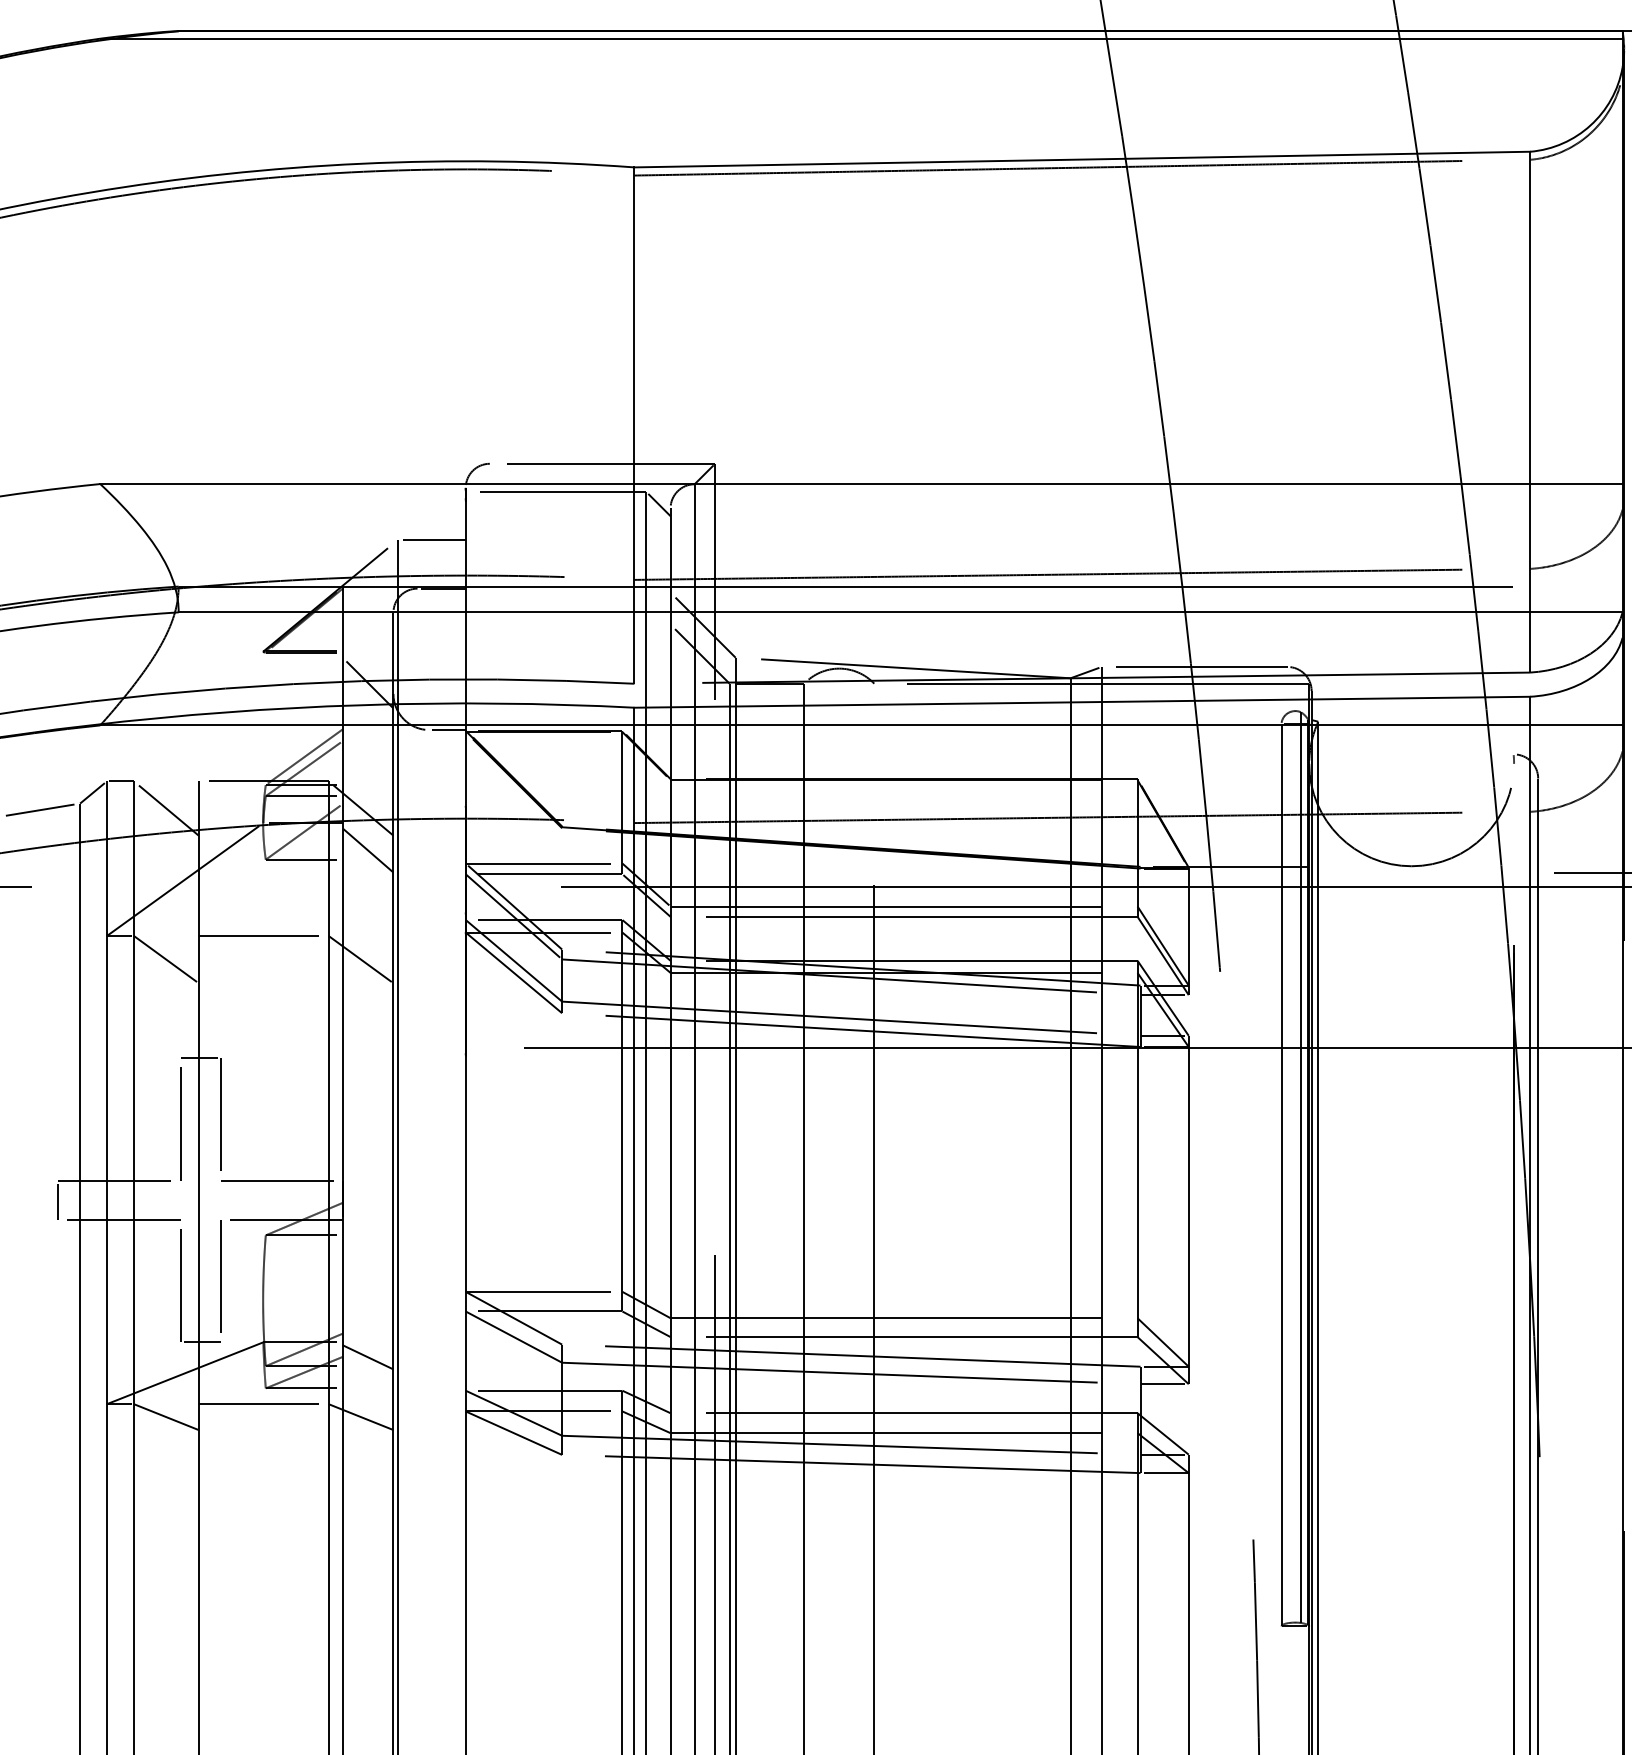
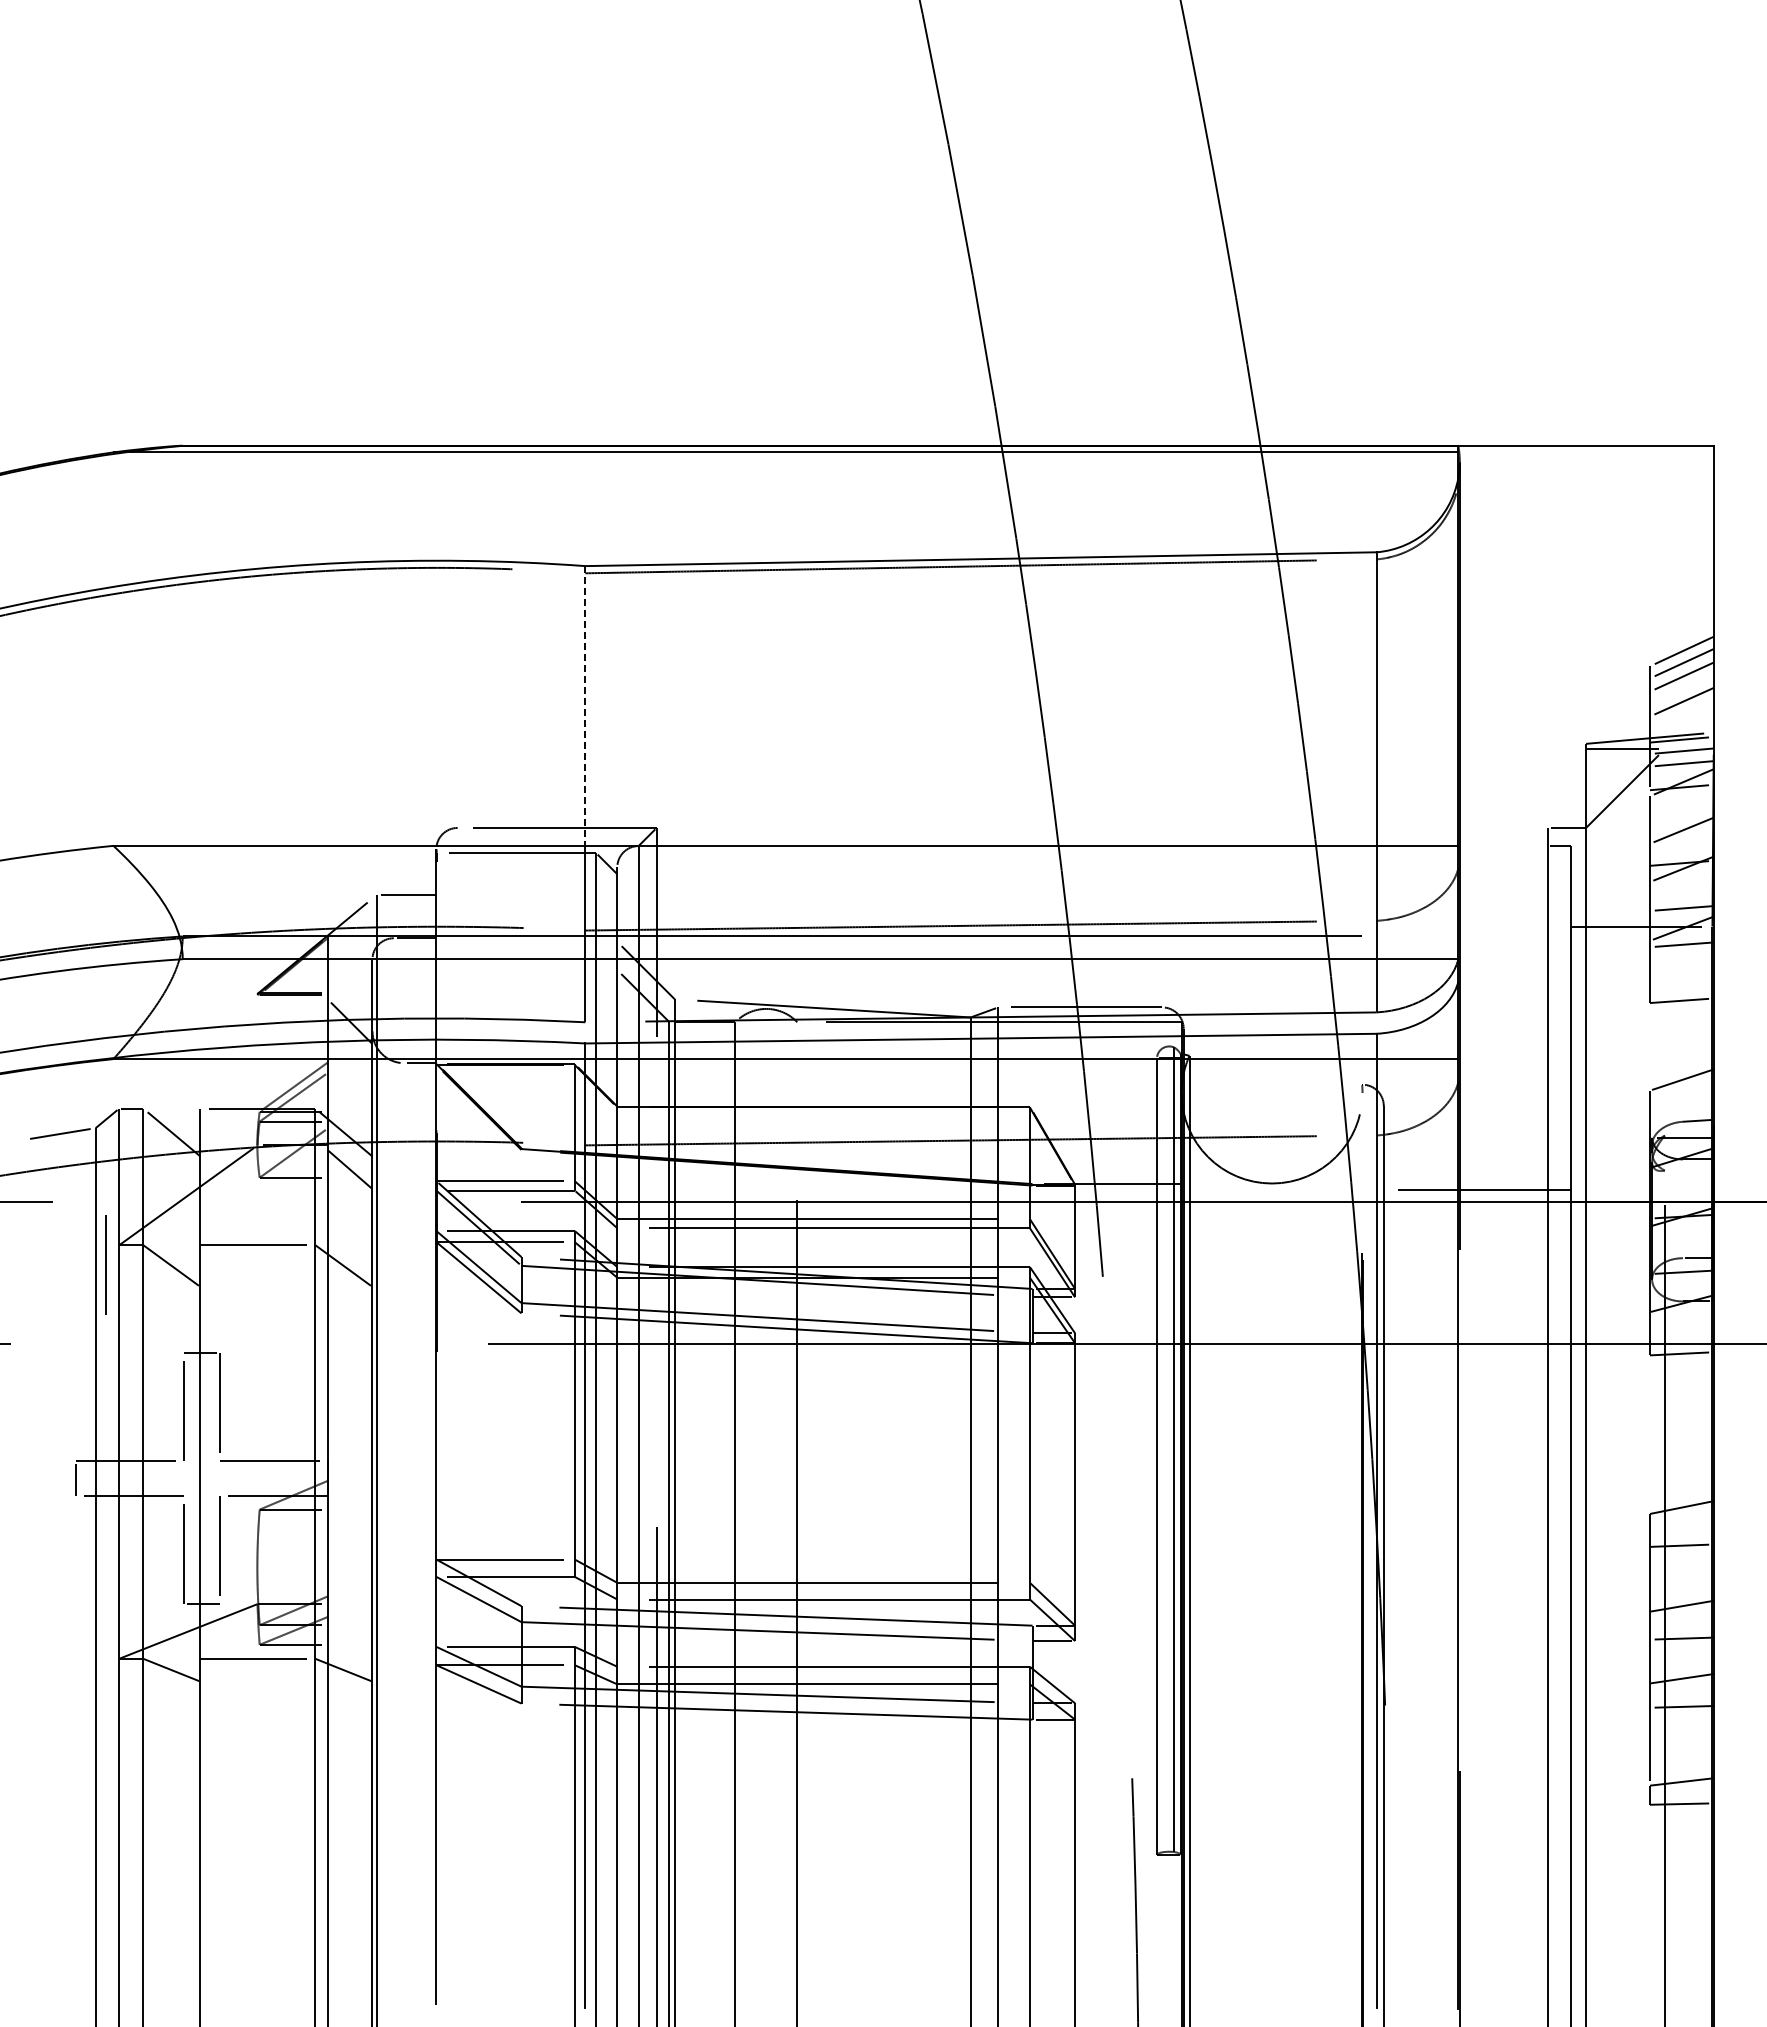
line: (634, 325) -> (585, 705), solid -> dashed
line: (91, 957) -> (105, 1264), added
line: (367, 1357) -> (349, 1617), removed

